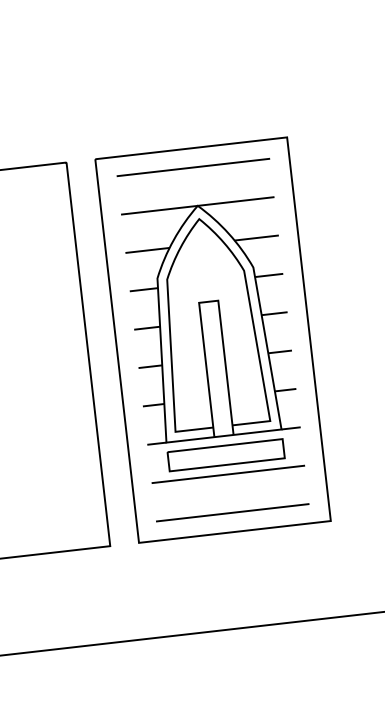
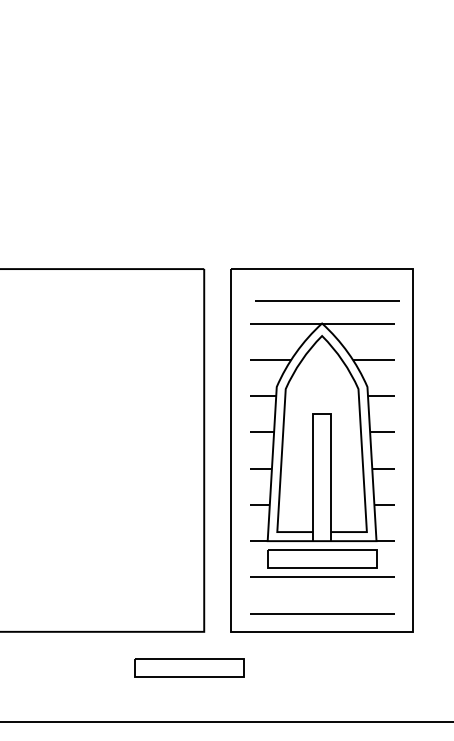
line: (193, 166) -> (327, 300), moved
part: (98, 585) -> (189, 667), added

